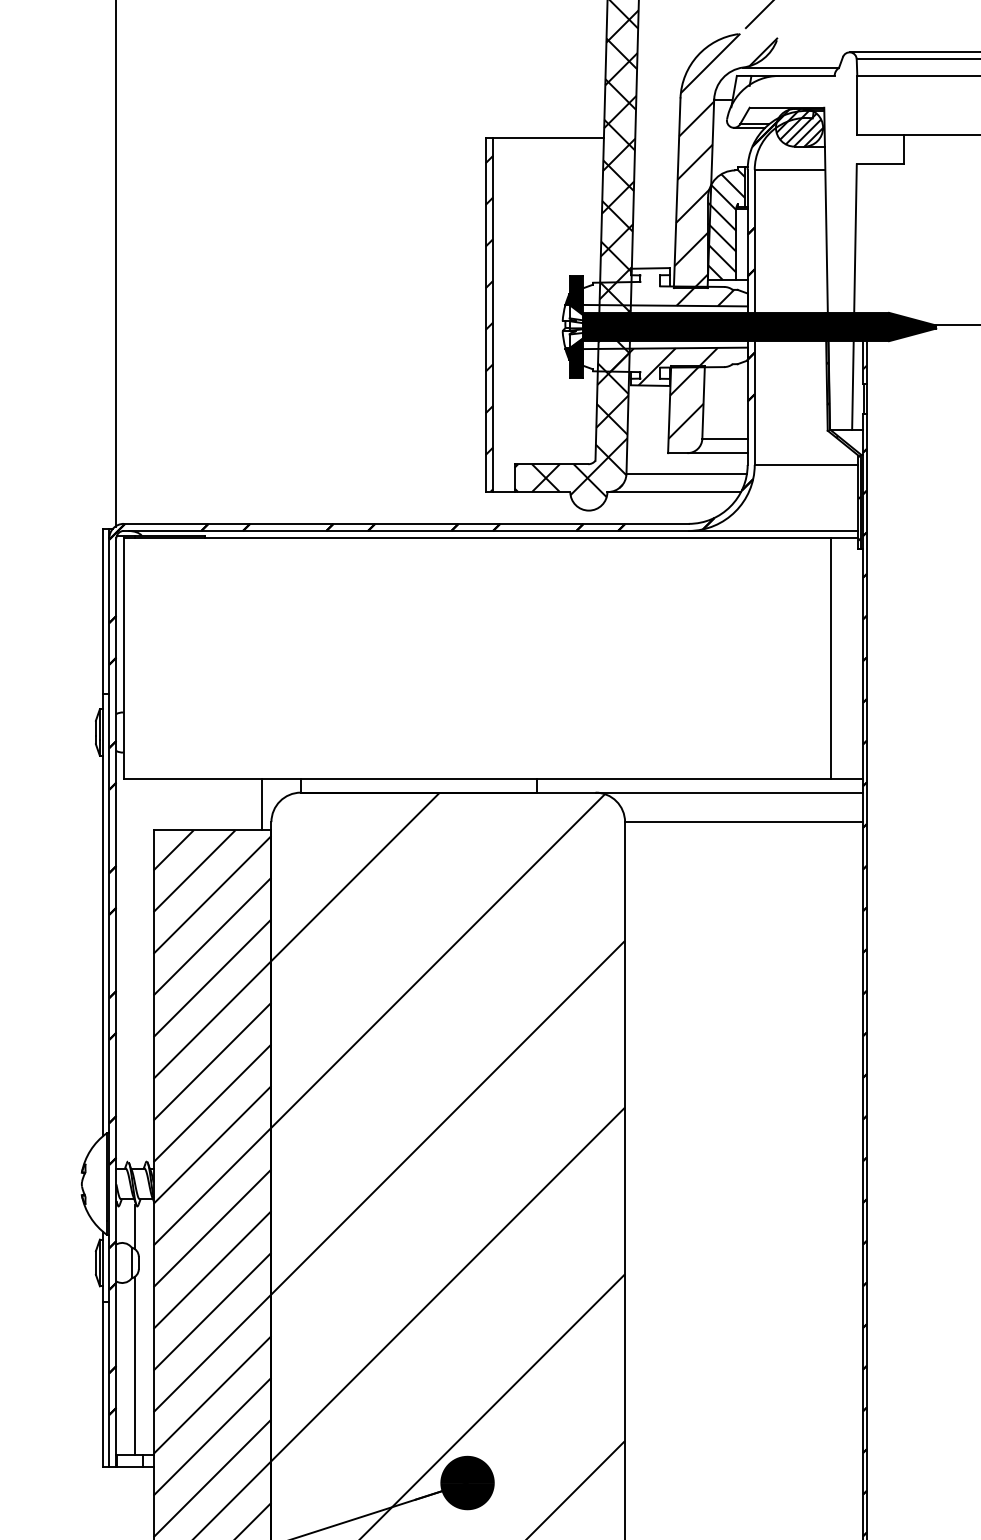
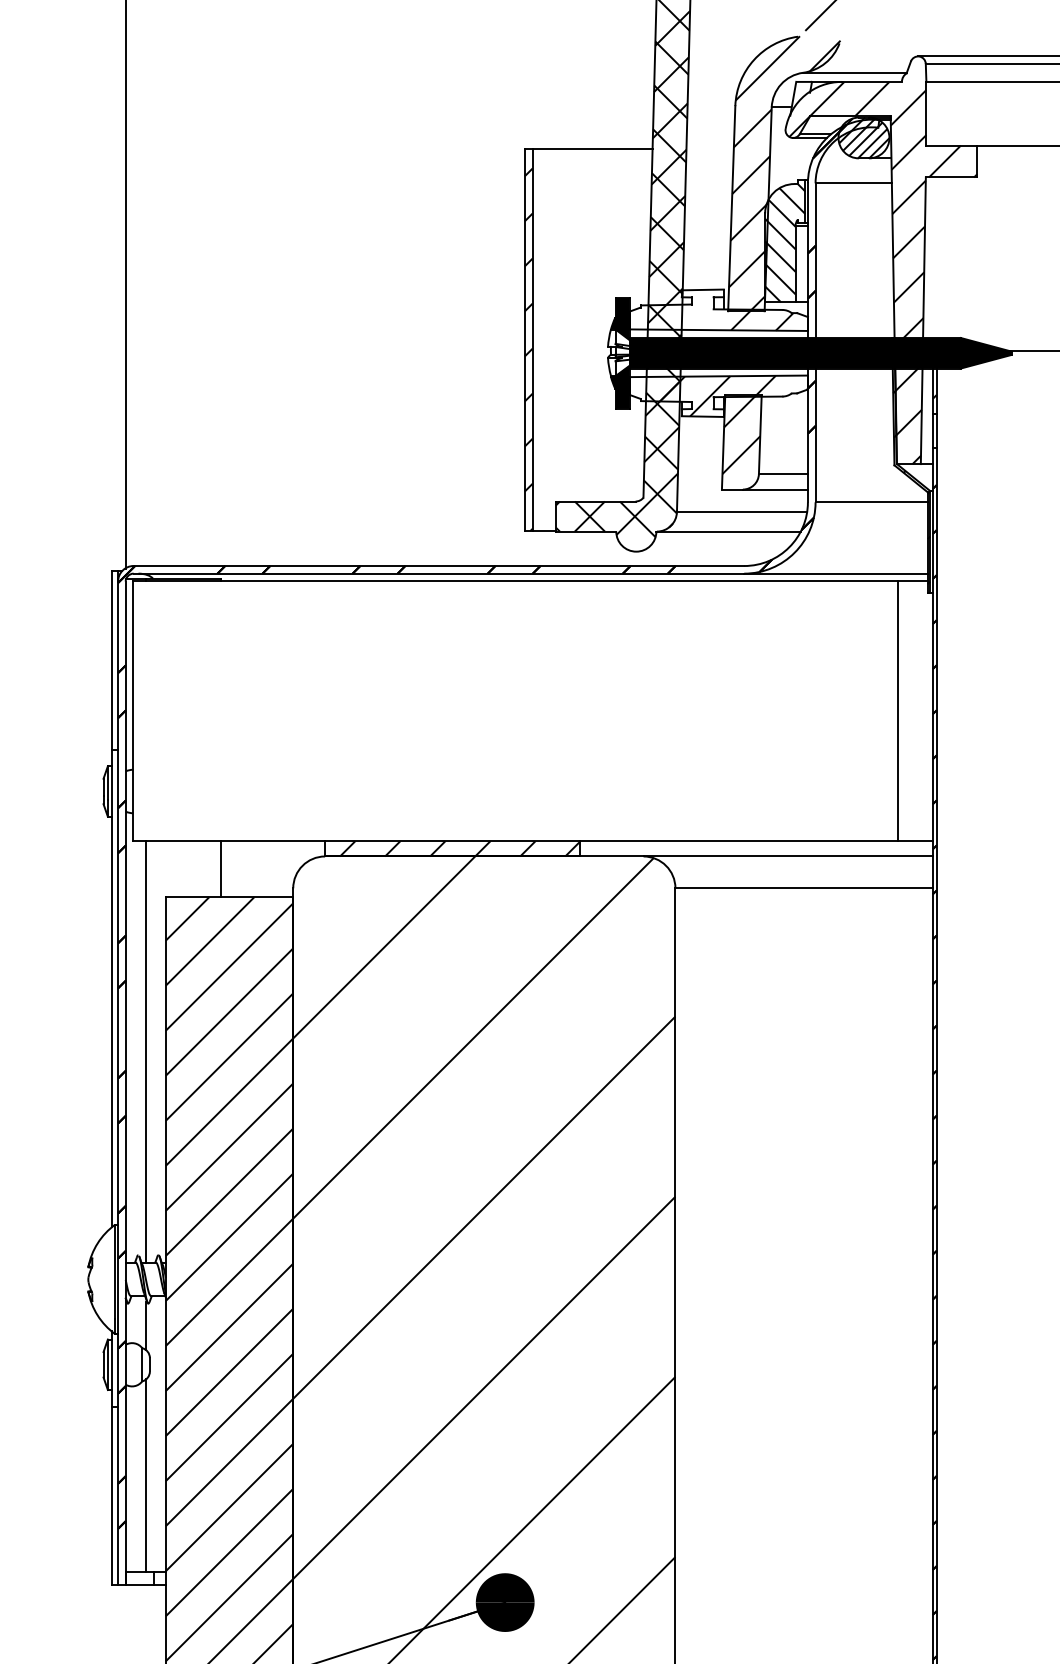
hatch: (817, 252) -> (883, 272), added
hatch: (425, 785) -> (459, 848), added
line: (262, 804) -> (221, 869), moved
line: (135, 973) -> (146, 1051), added

